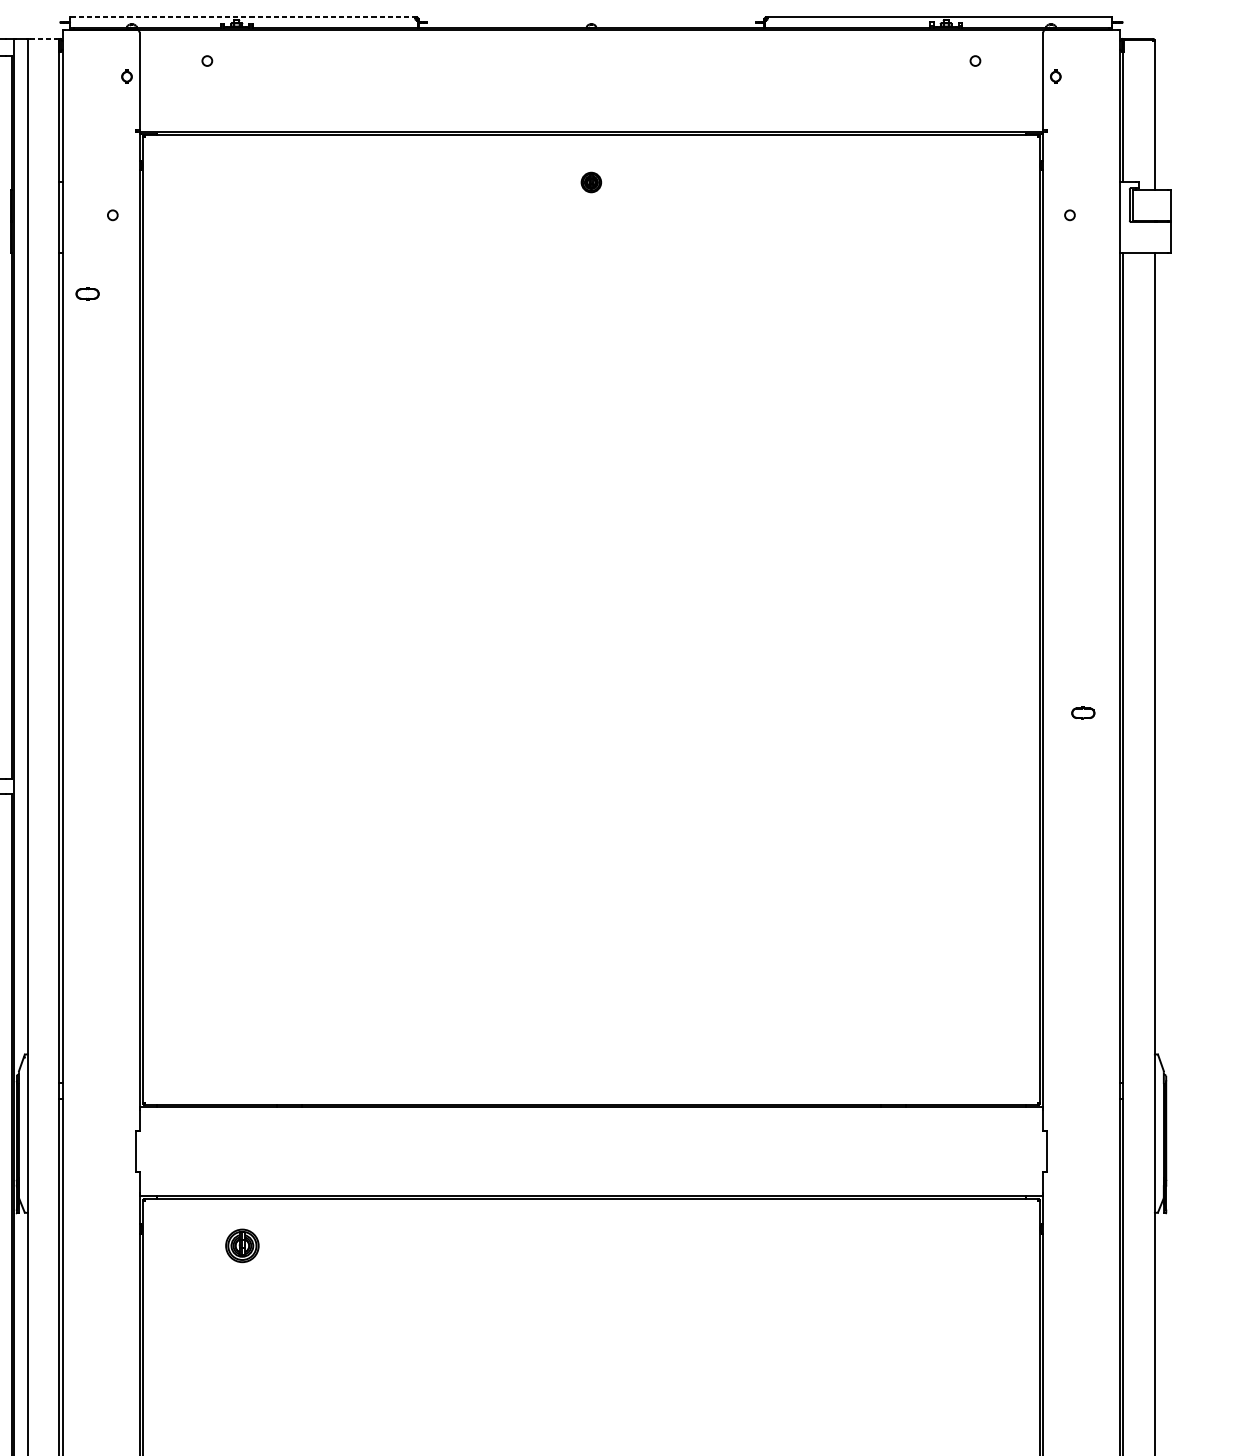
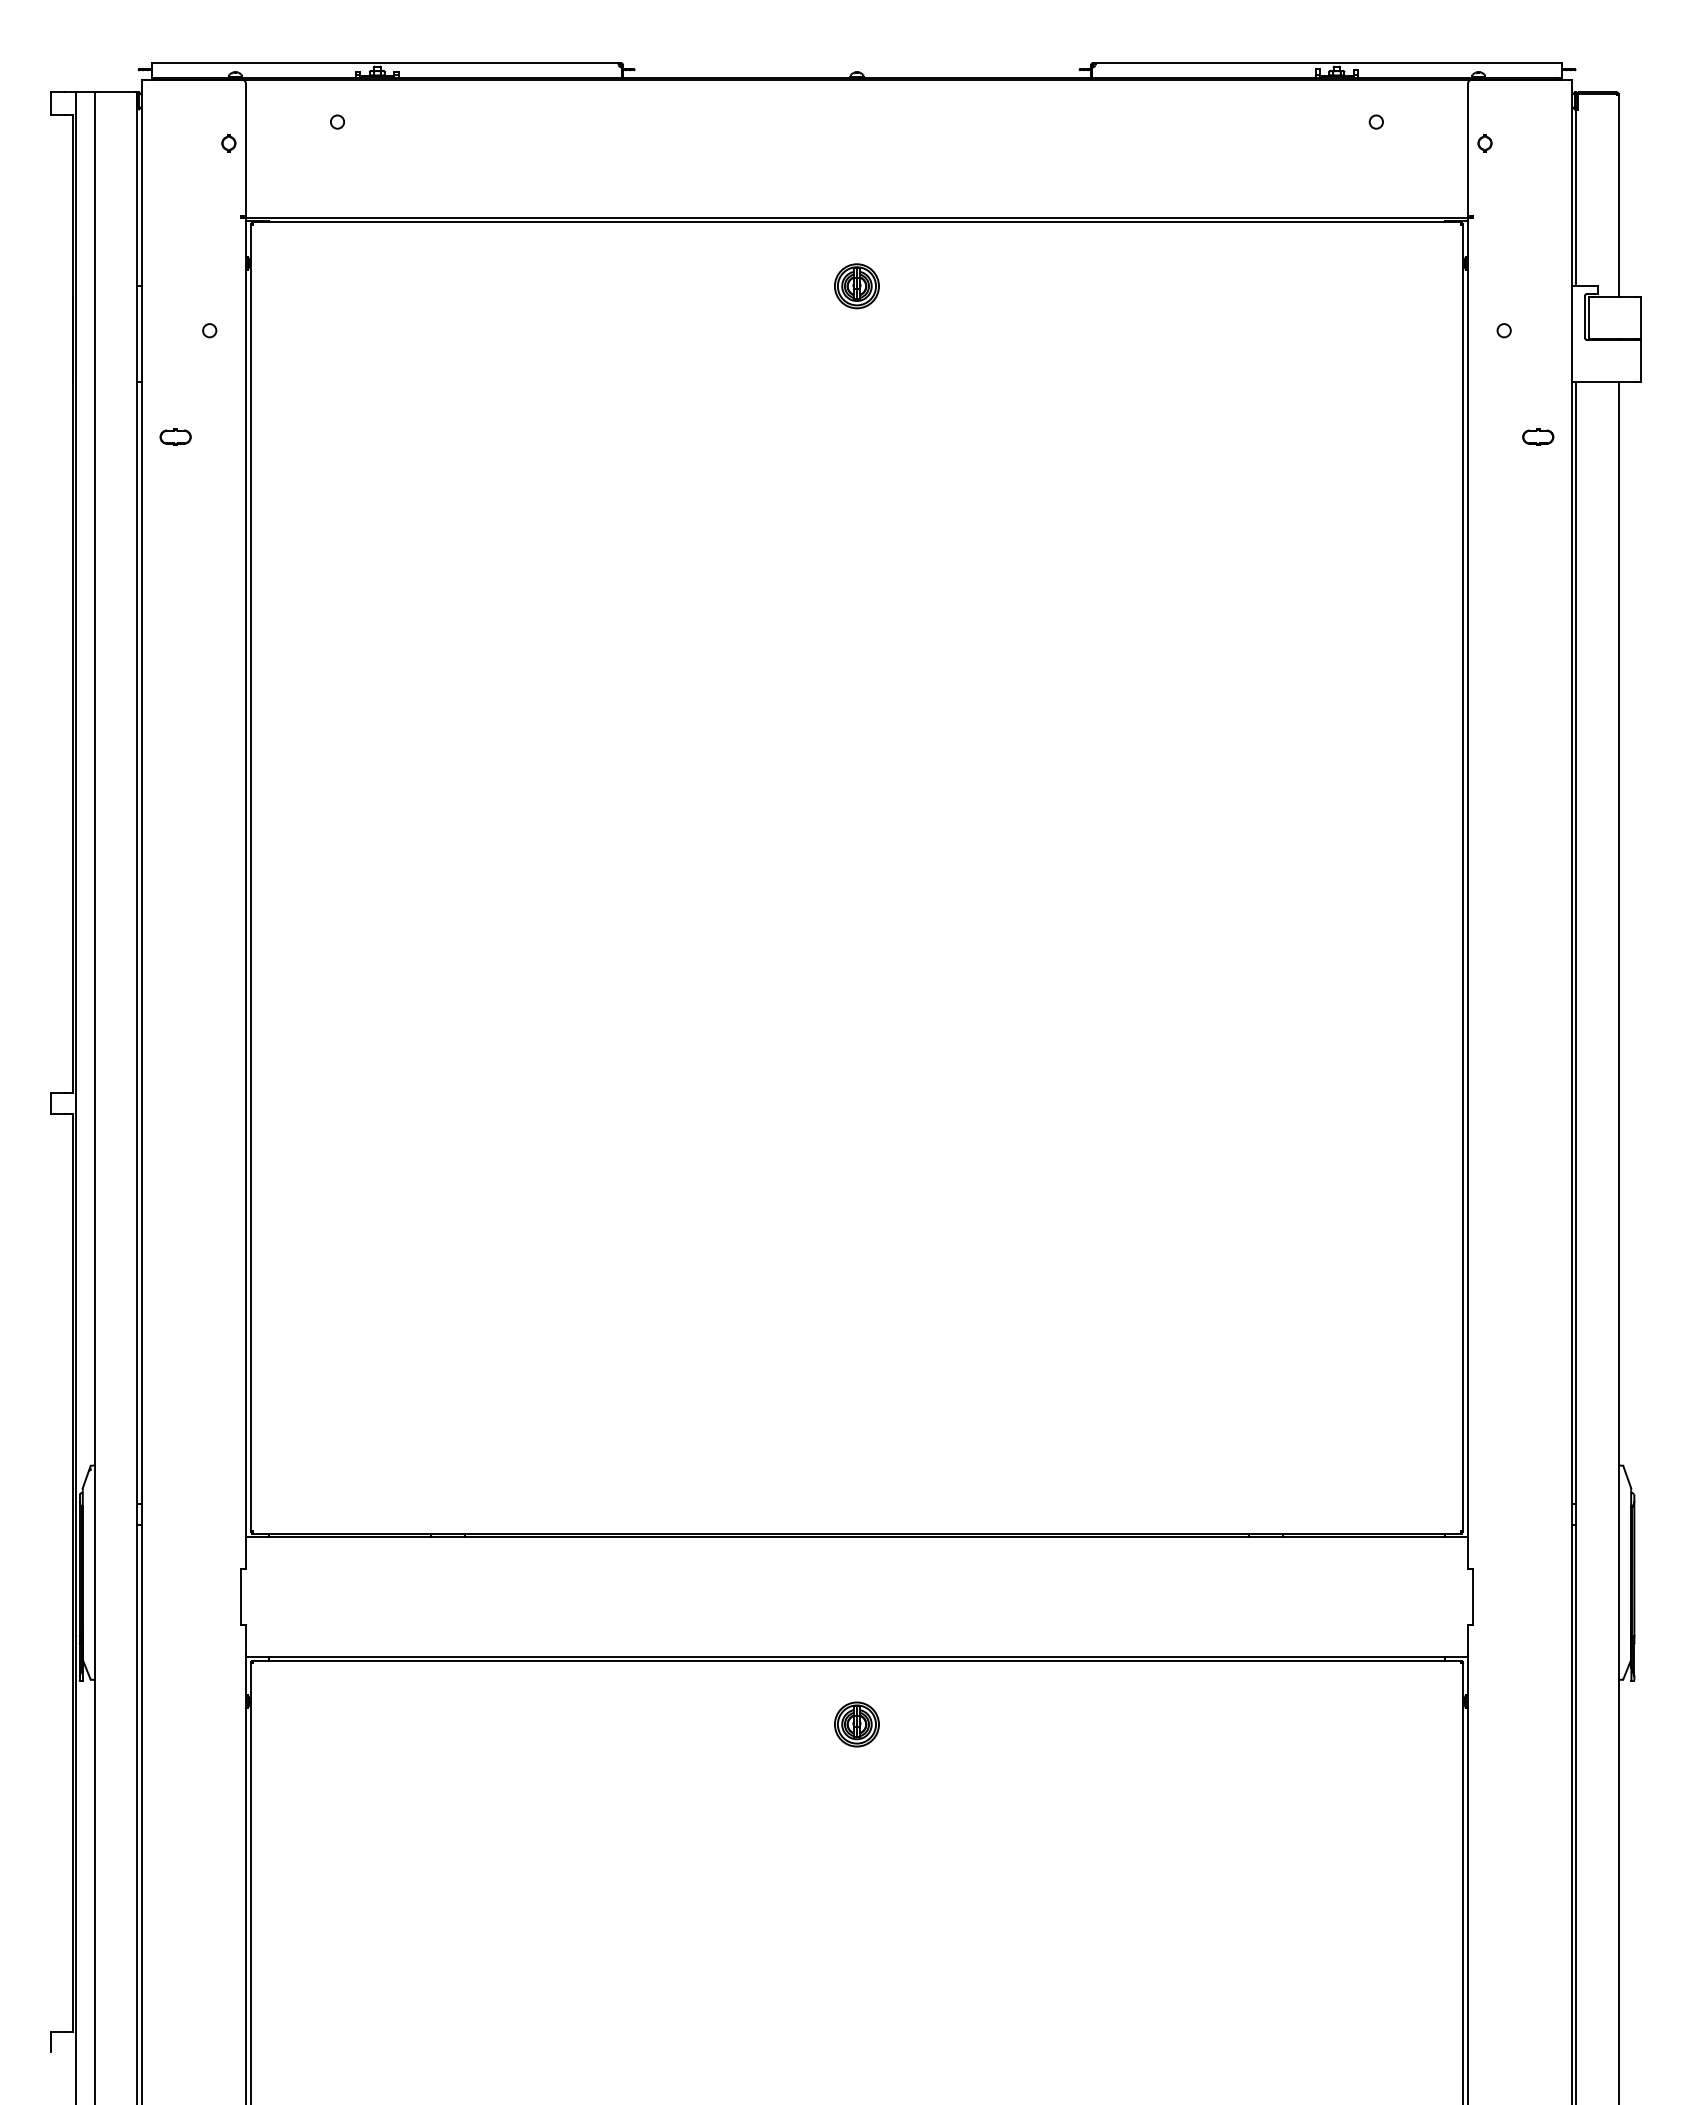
line: (243, 17) -> (386, 63), dashed -> solid
line: (43, 39) -> (116, 92), dashed -> solid
part: (591, 182) -> (856, 286), size x1.67
part: (1083, 712) -> (1538, 436), moved
part: (242, 1245) -> (856, 1724), moved

